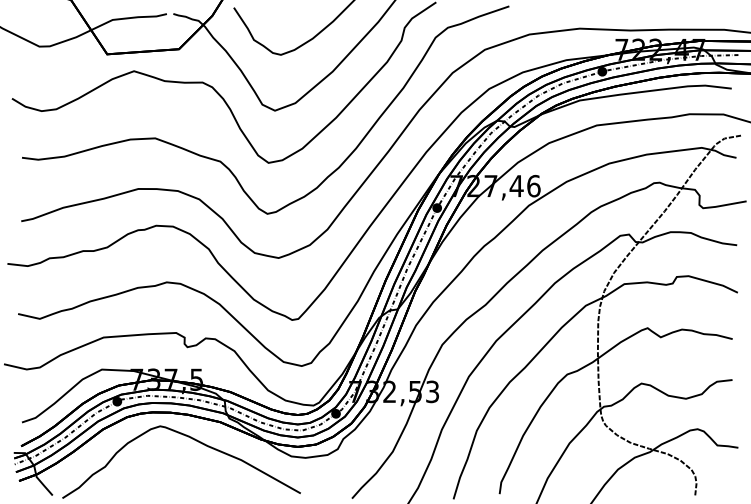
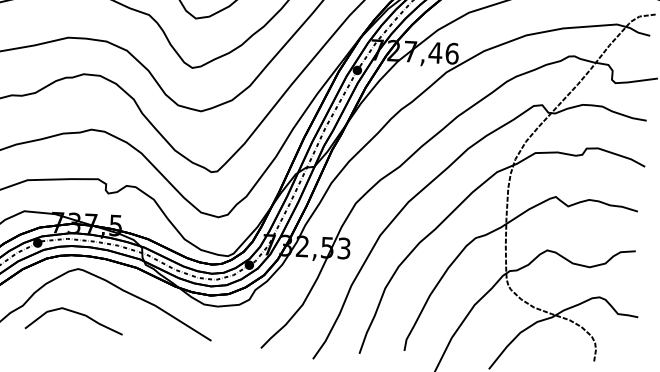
curve: (160, 472) -> (76, 313), added

